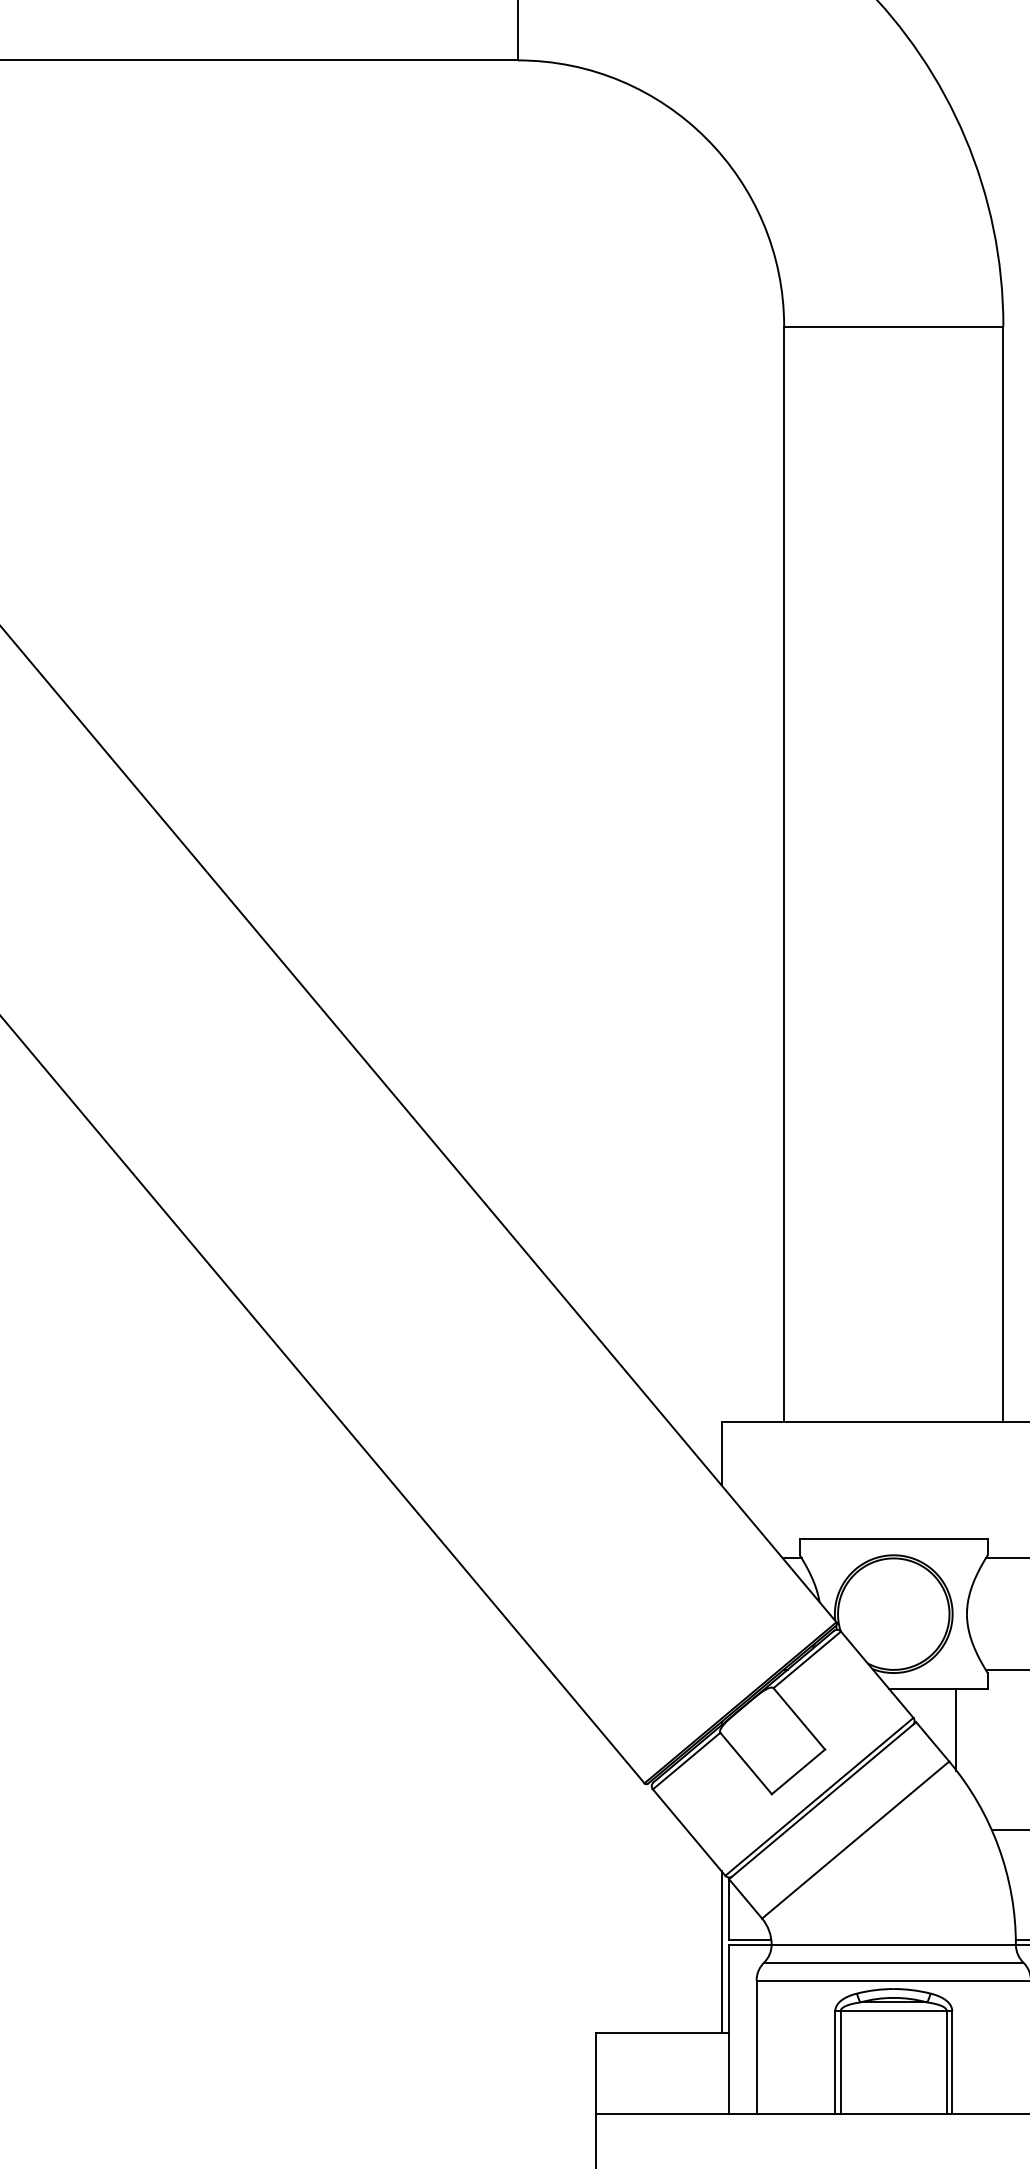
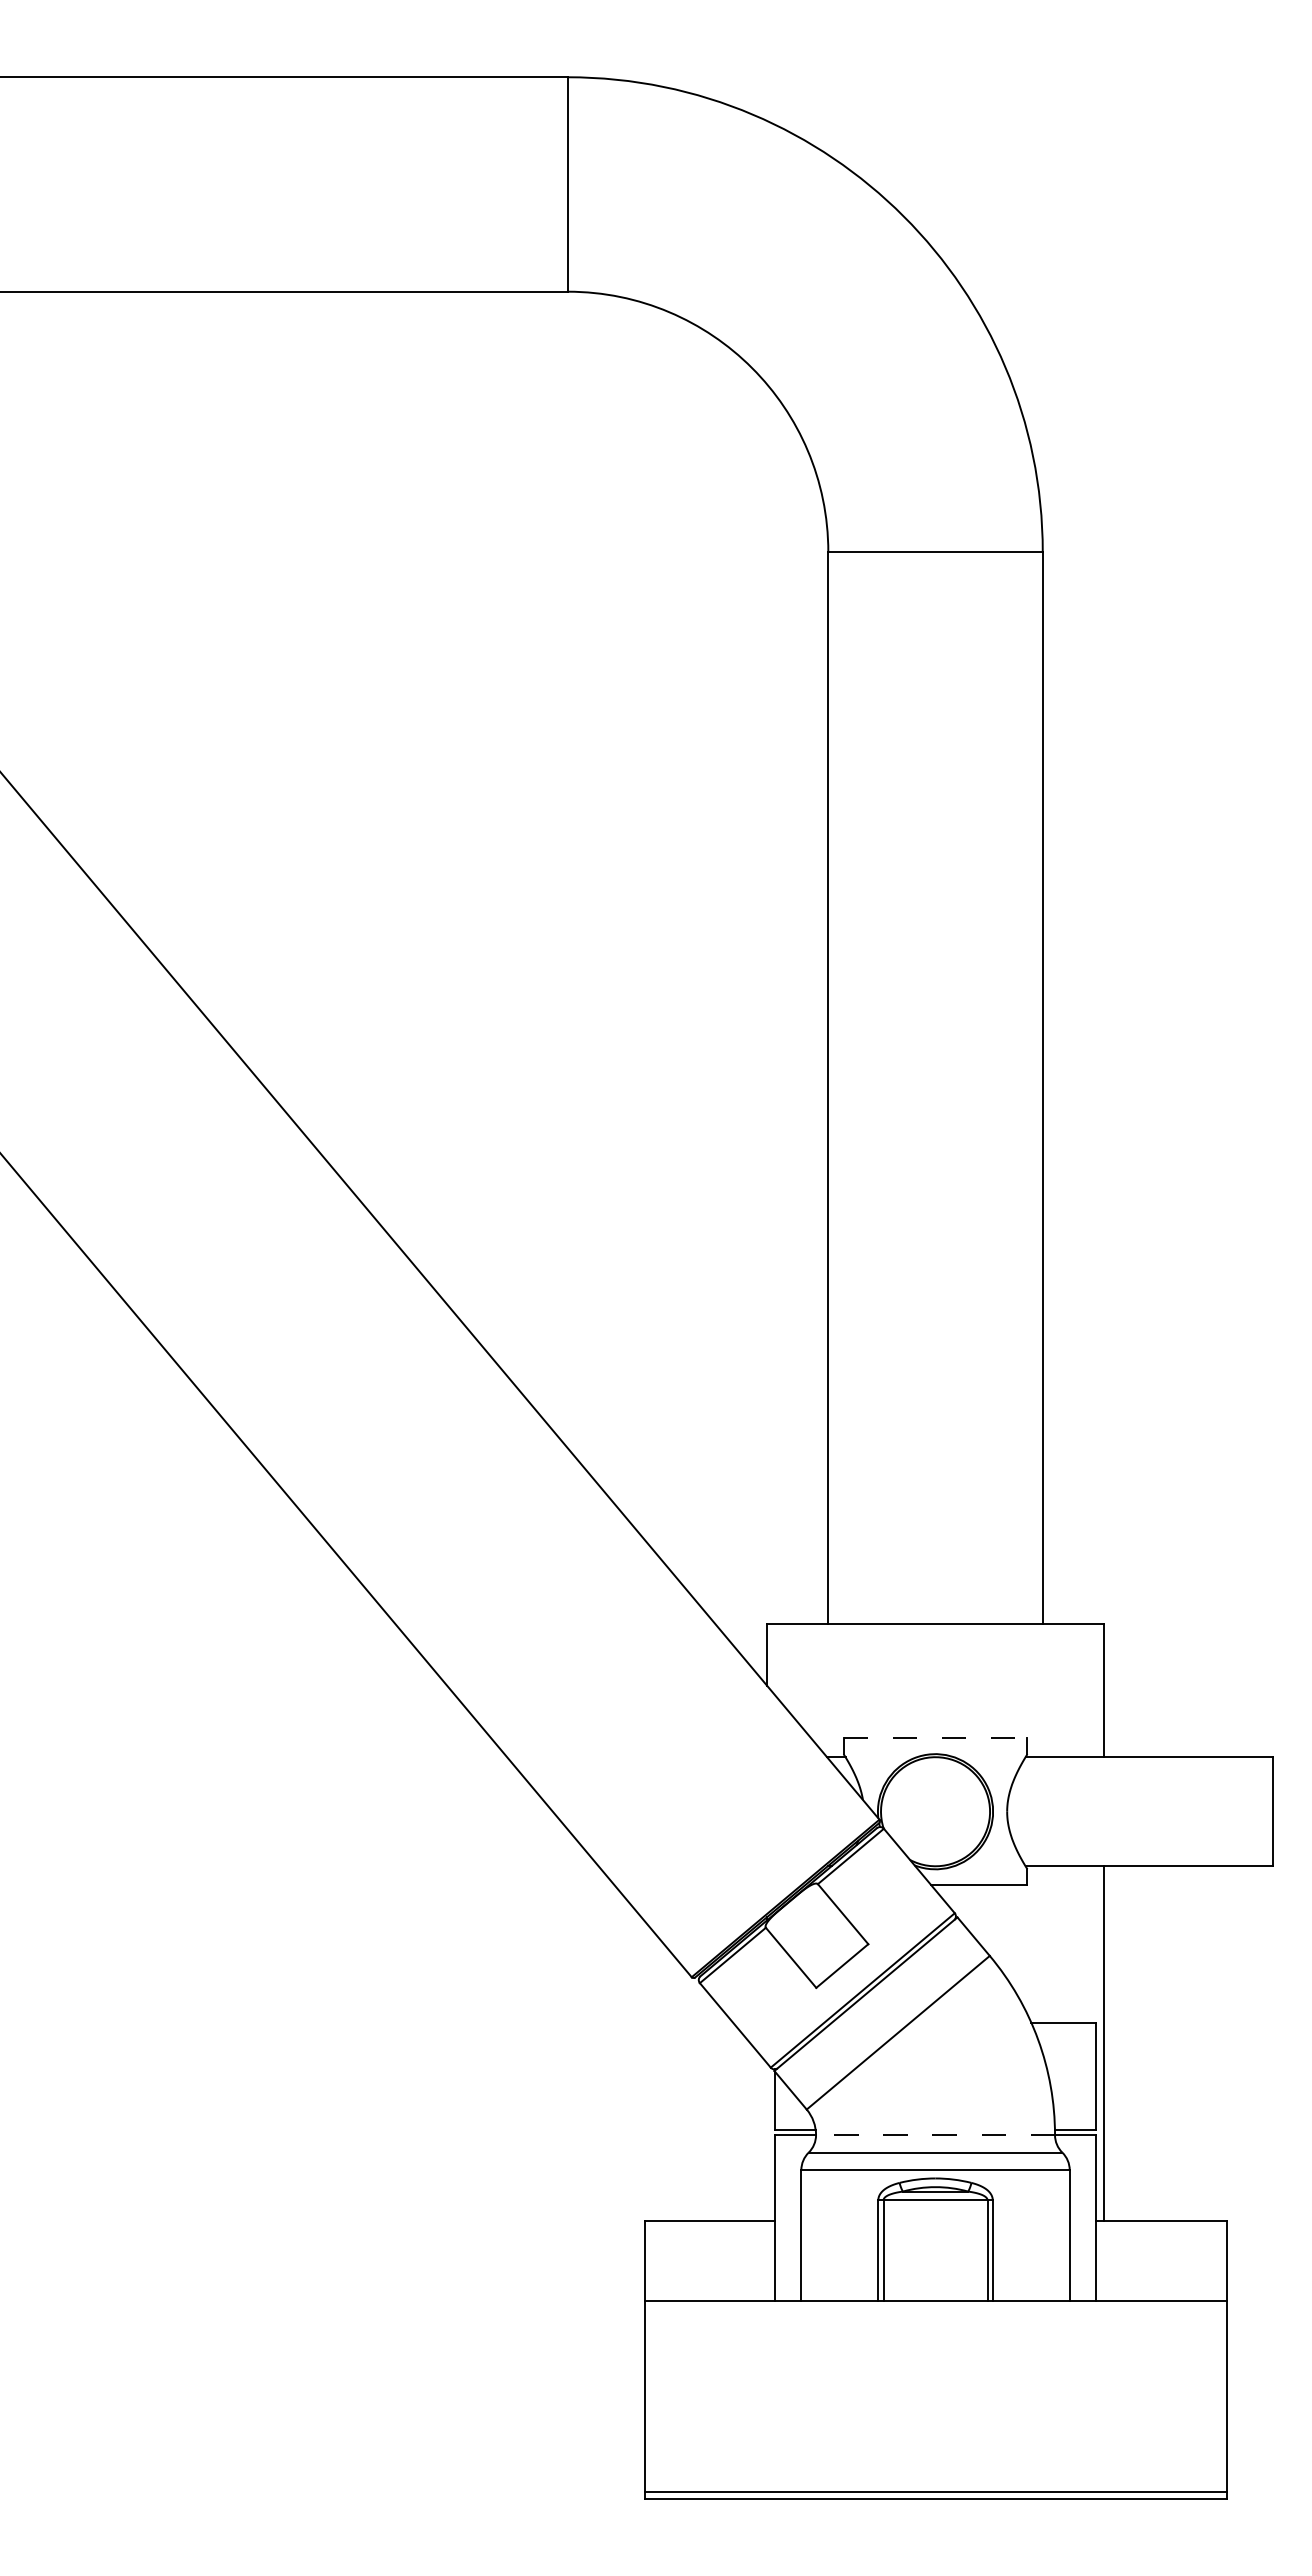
line: (893, 1539) -> (935, 1738), solid -> dashed
line: (956, 1729) -> (996, 1924), removed
line: (893, 1945) -> (935, 2135), solid -> dashed
line: (721, 1952) -> (767, 2142), removed

